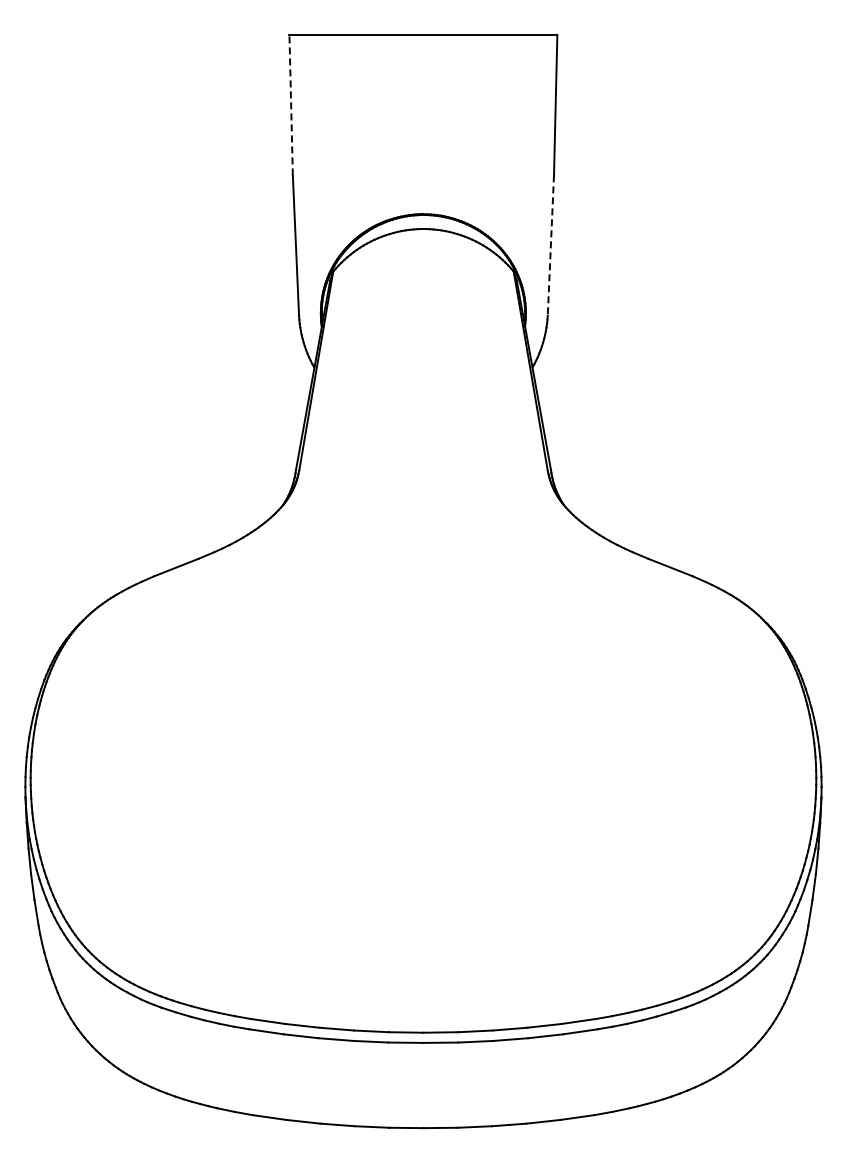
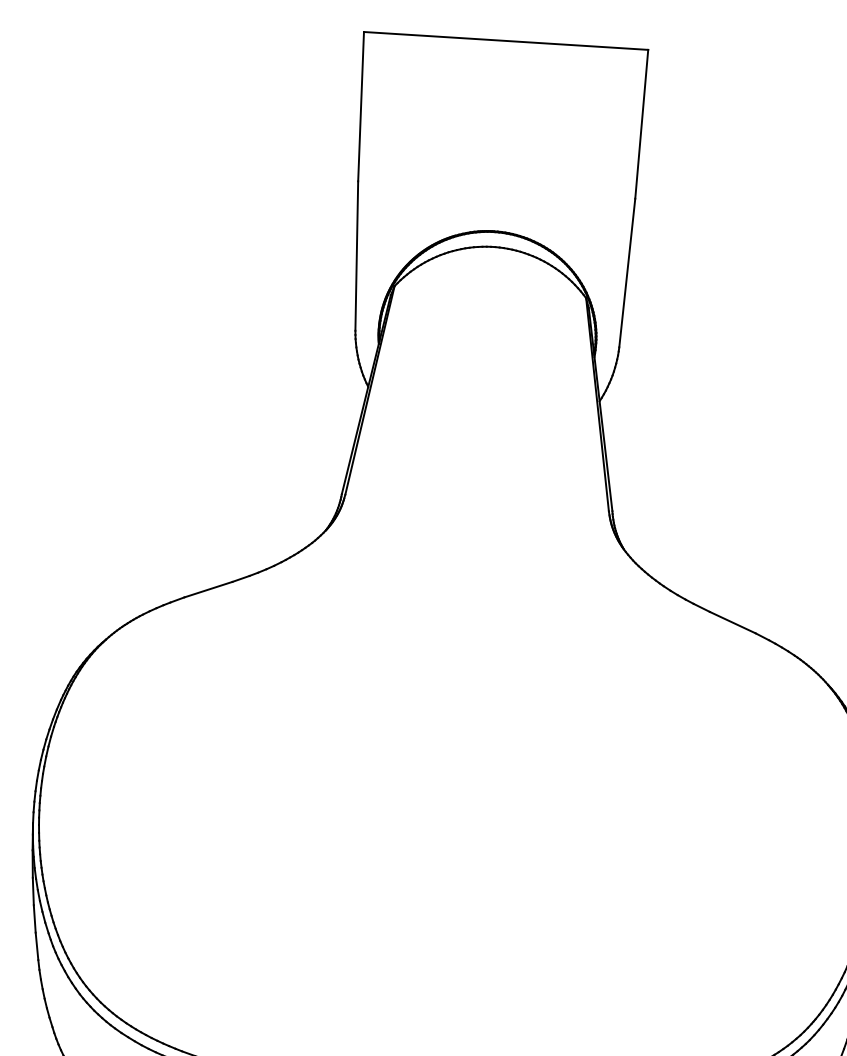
line: (291, 104) -> (361, 106), dashed -> solid
line: (550, 246) -> (626, 273), dashed -> solid

